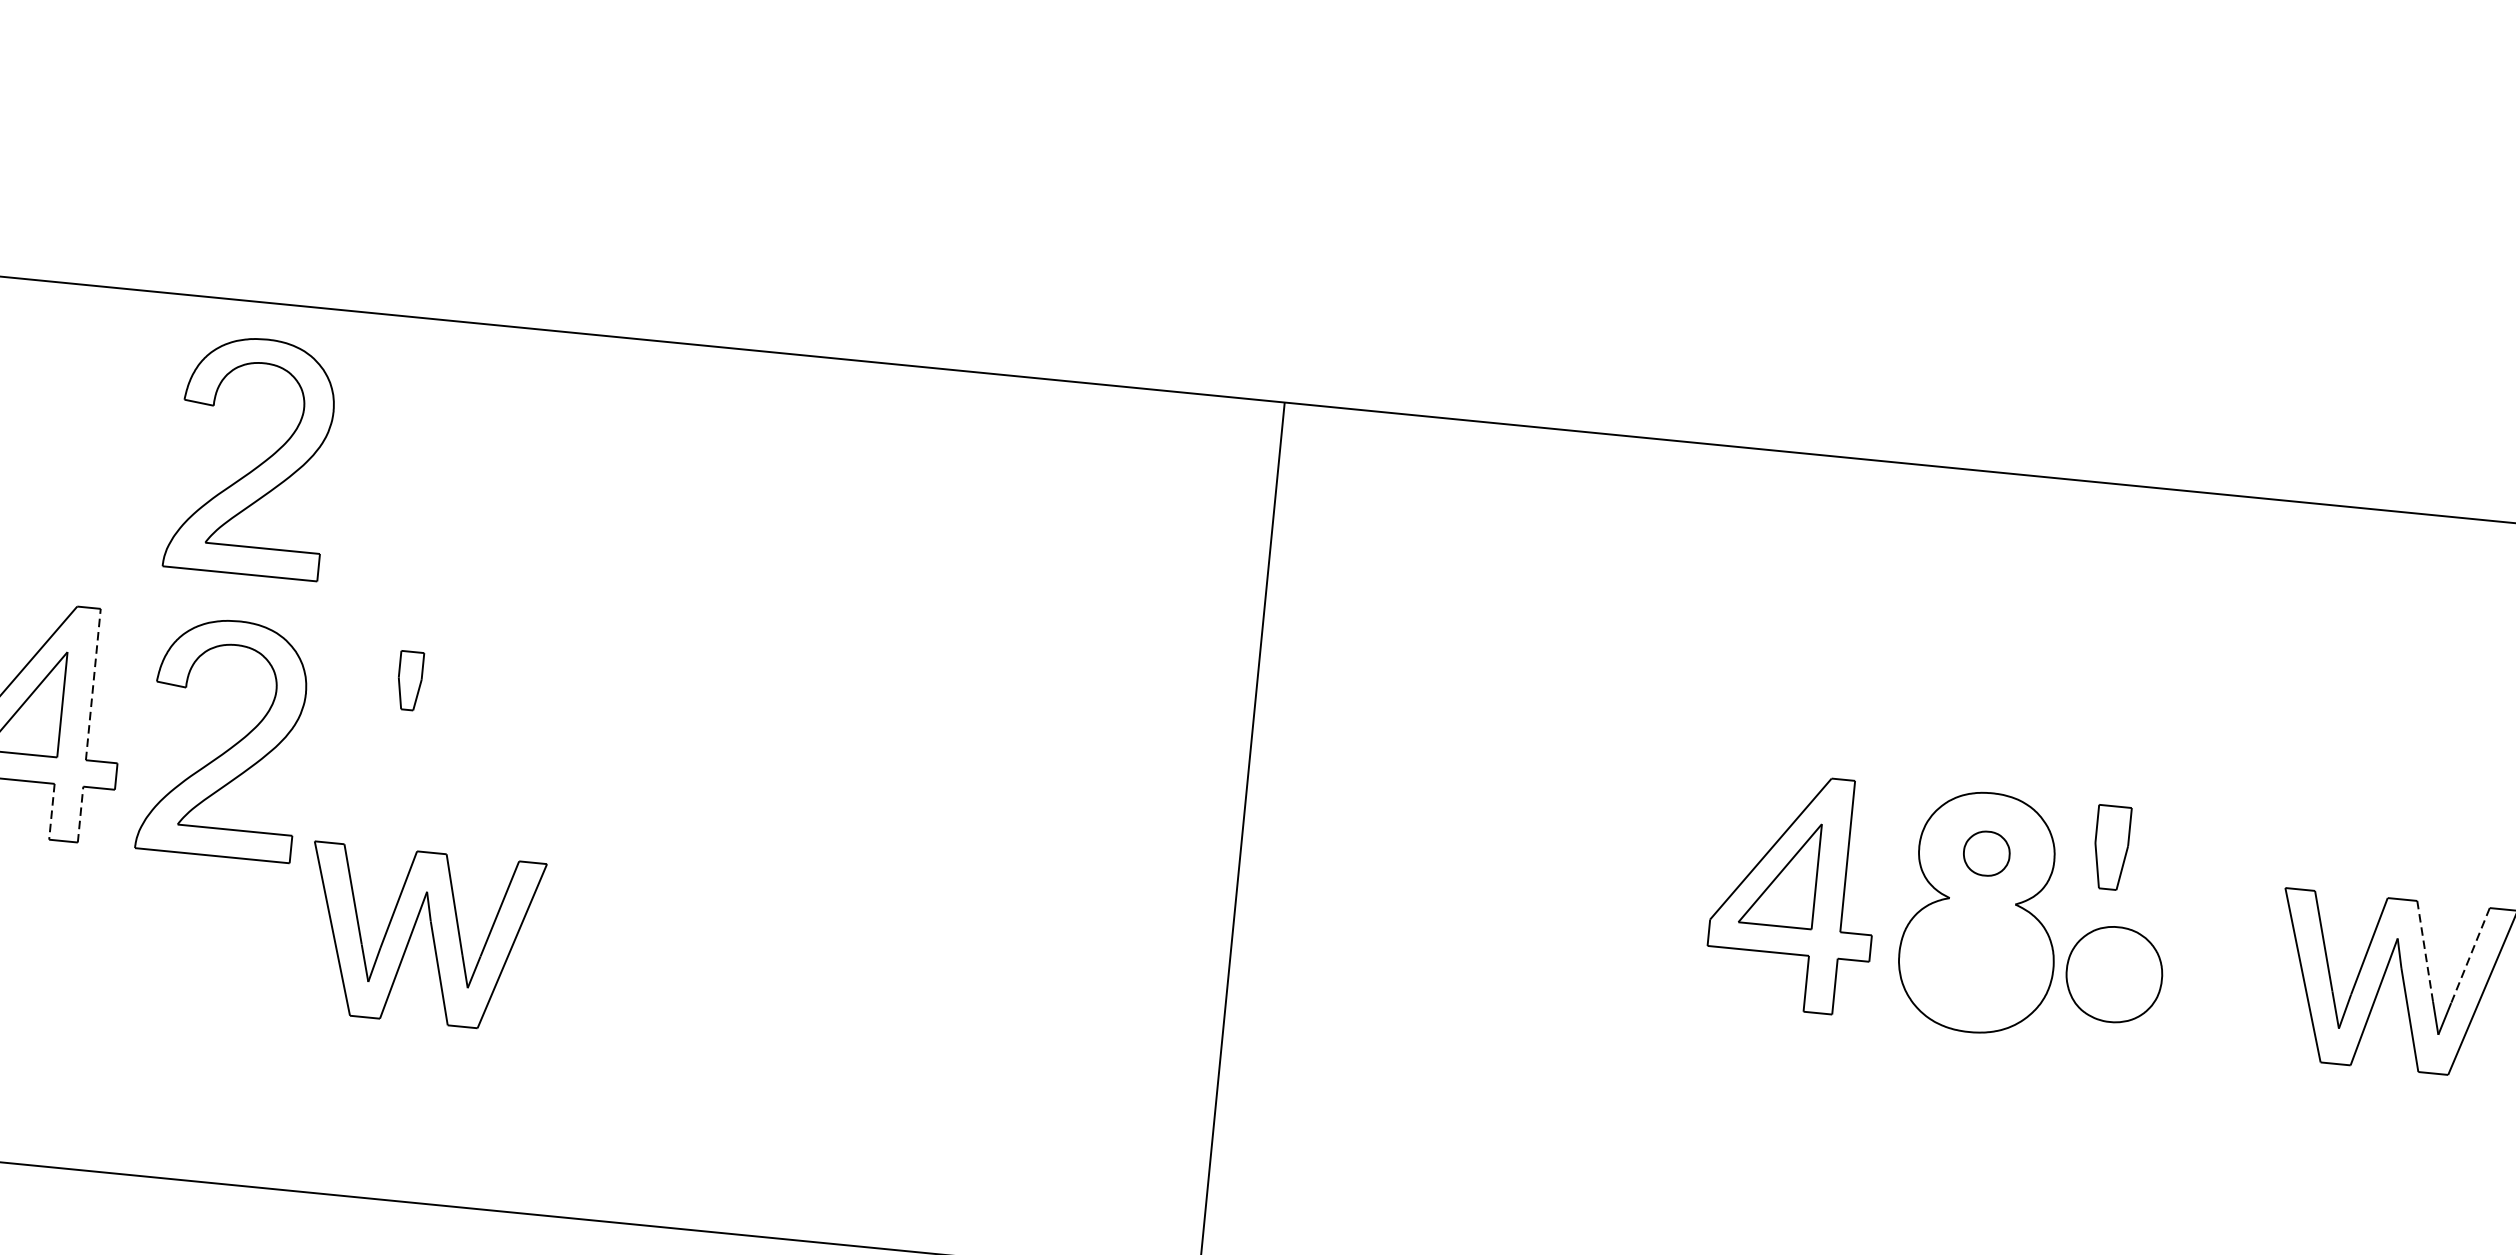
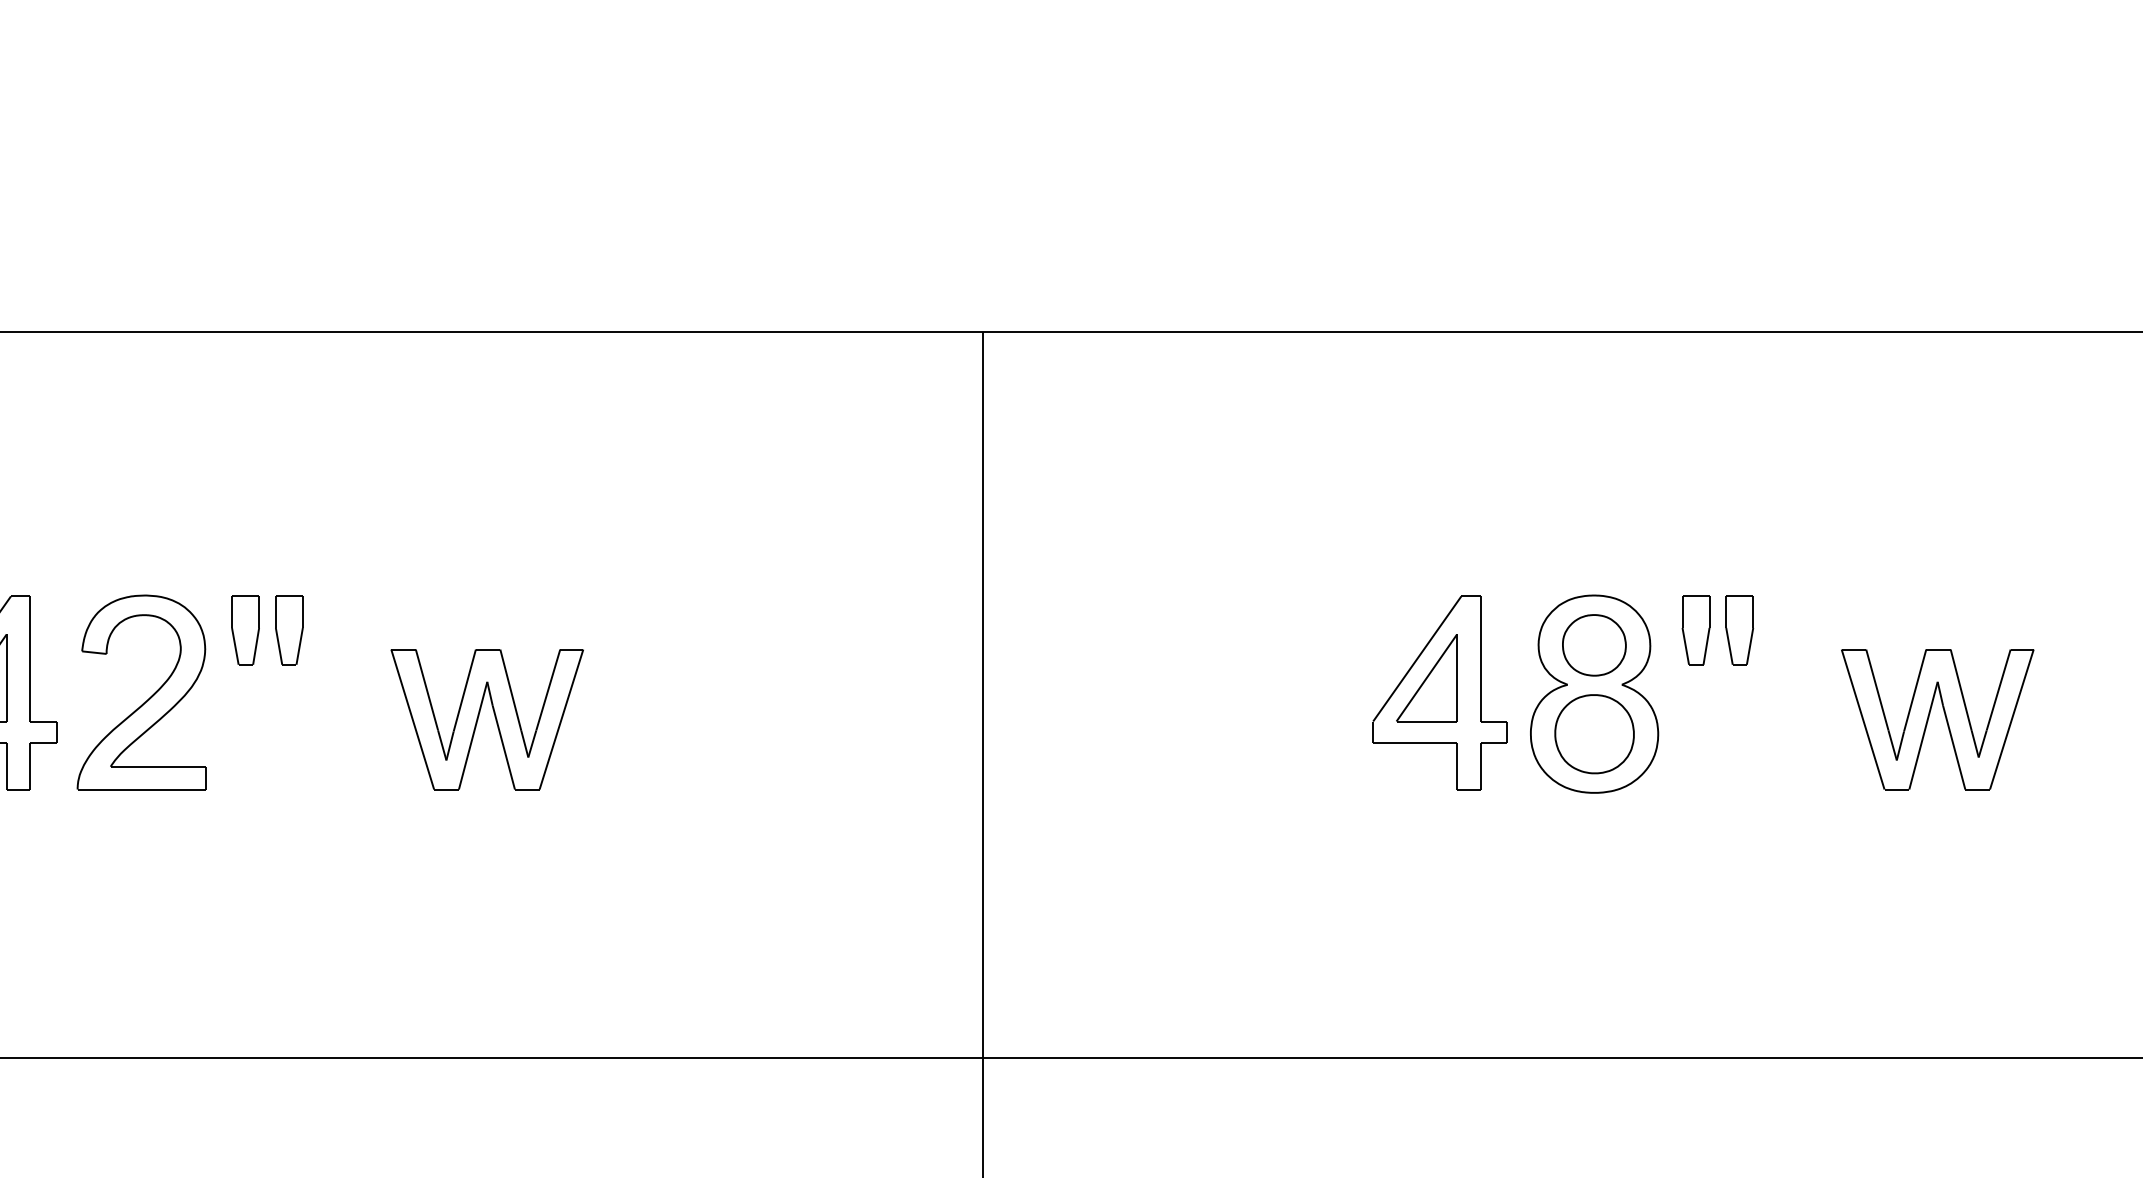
part: (259, 464) -> (148, 465), removed
part: (356, 675) -> (245, 630), added
part: (410, 680) -> (289, 630), size x1.43
line: (93, 684) -> (30, 658), dashed -> solid
line: (51, 811) -> (6, 766), dashed -> solid
line: (80, 813) -> (30, 765), dashed -> solid
part: (2164, 852) -> (1739, 630), added
part: (1986, 853) -> (1594, 645), size x1.67
part: (413, 932) -> (479, 716), moved
line: (2425, 951) -> (1961, 690), dashed -> solid
line: (2470, 956) -> (1998, 690), dashed -> solid
part: (2114, 974) -> (1594, 734), moved

